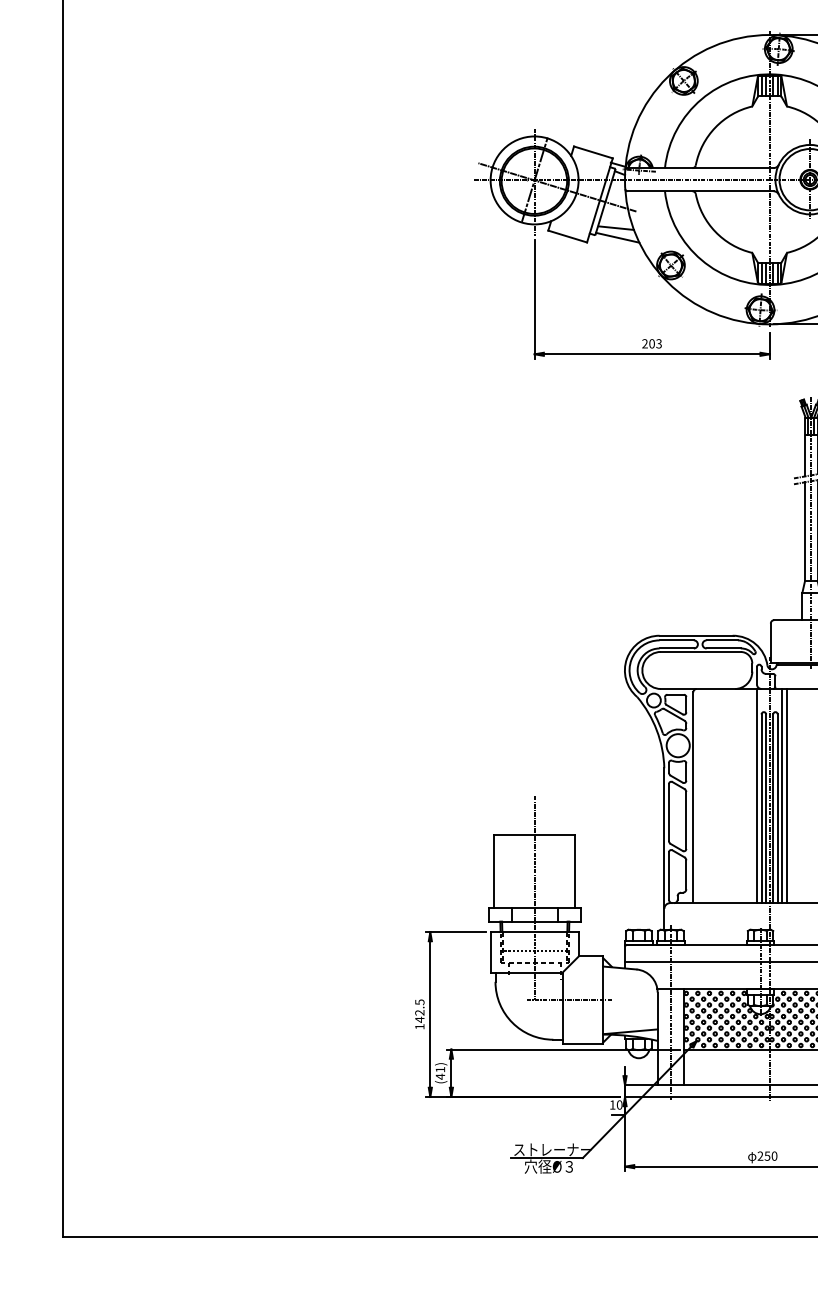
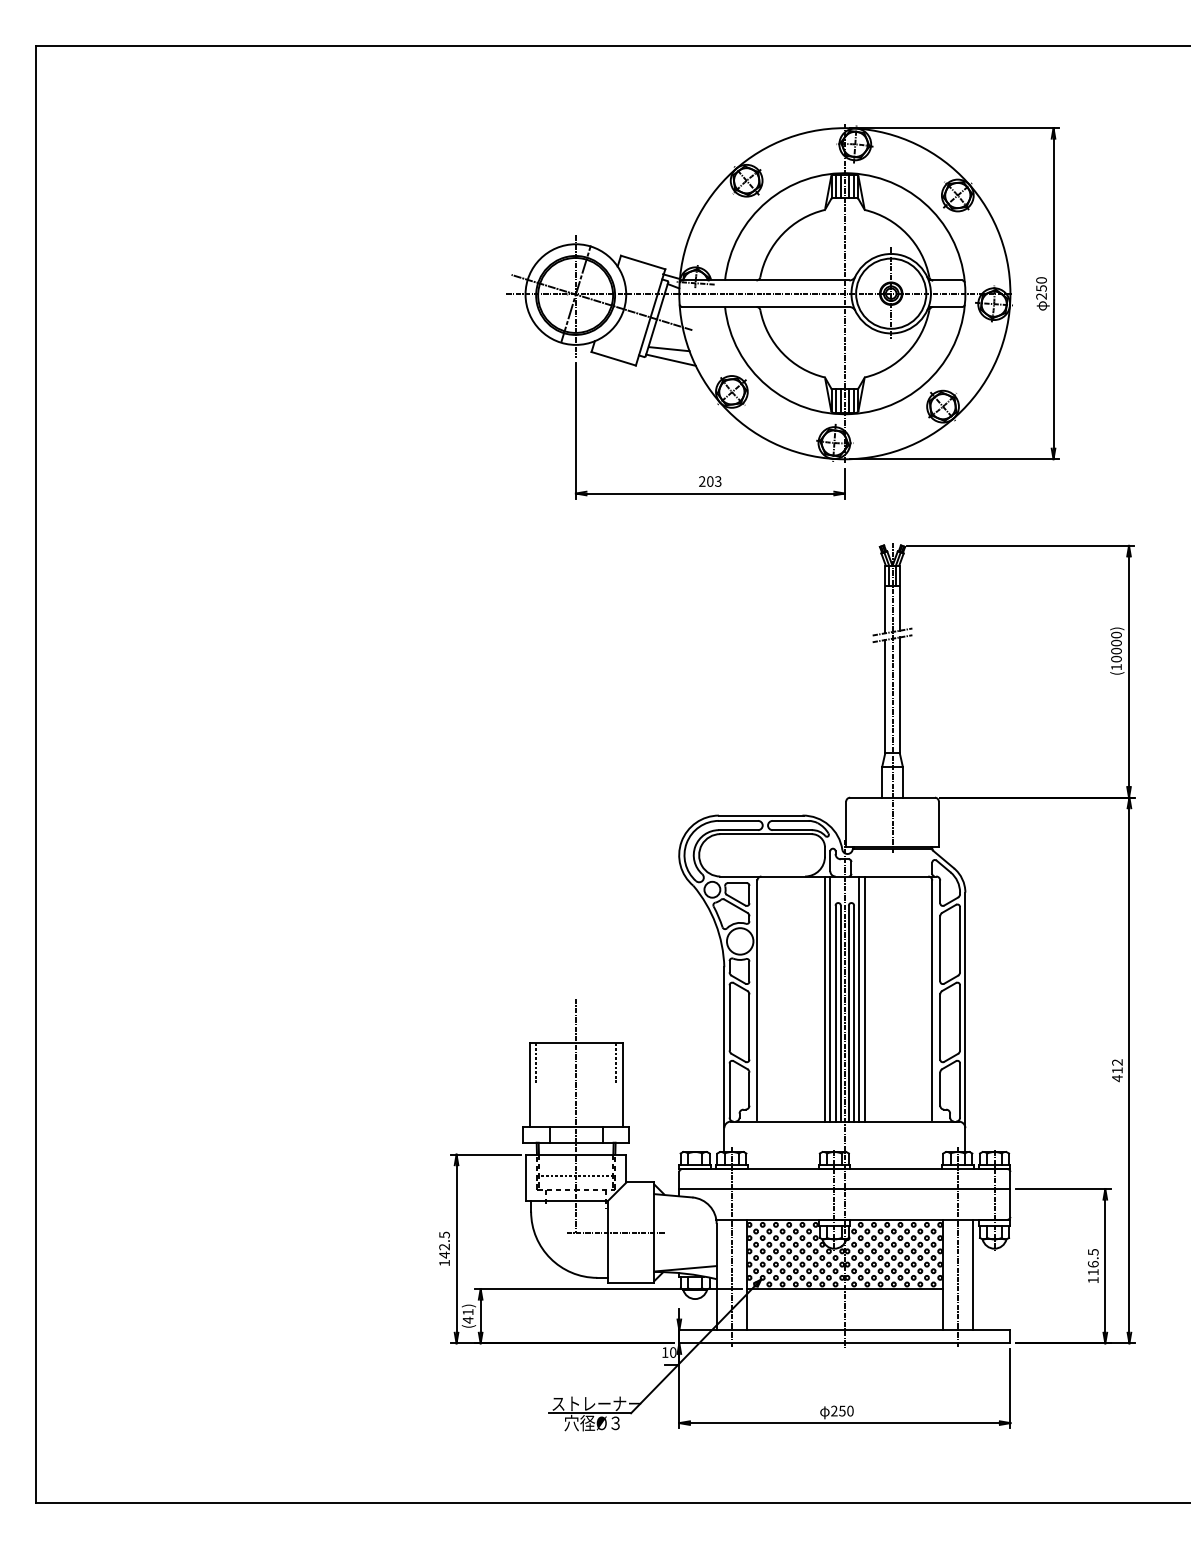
line: (751, 795) -> (824, 998), added
line: (499, 852) -> (535, 1063), added
line: (570, 852) -> (616, 1063), added

